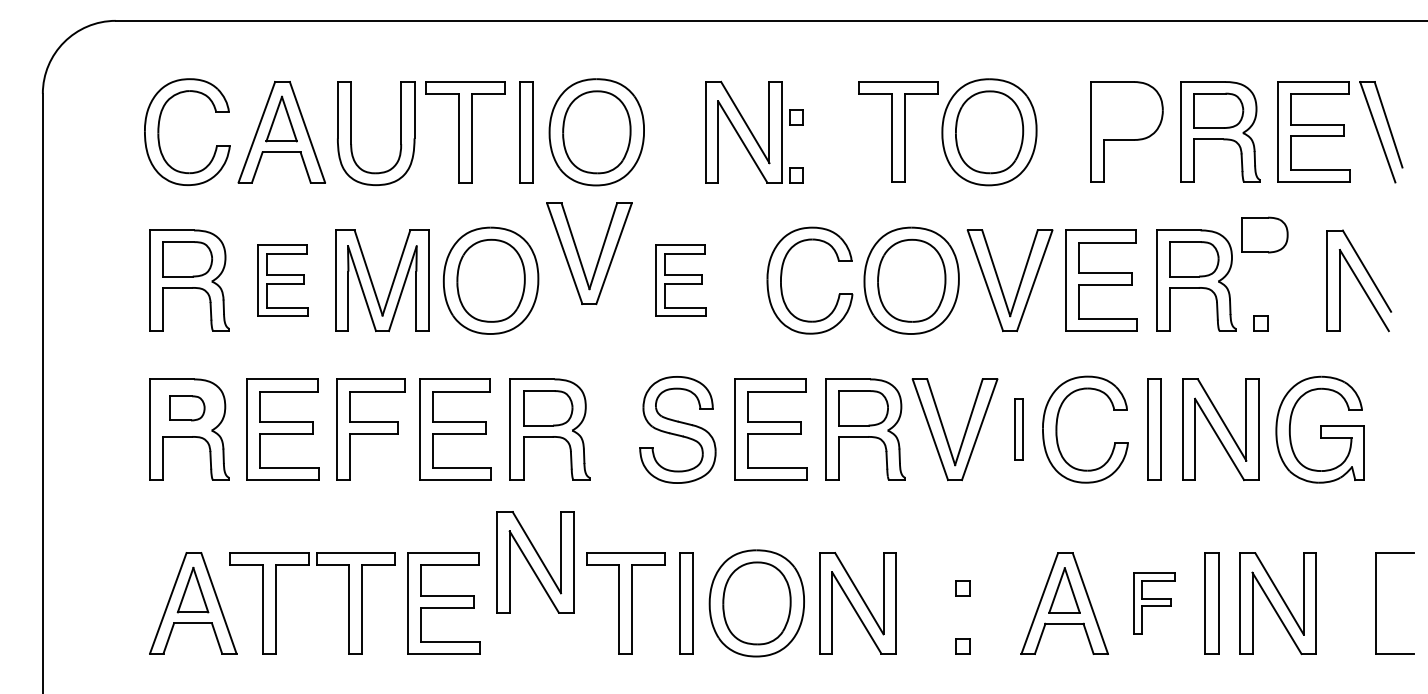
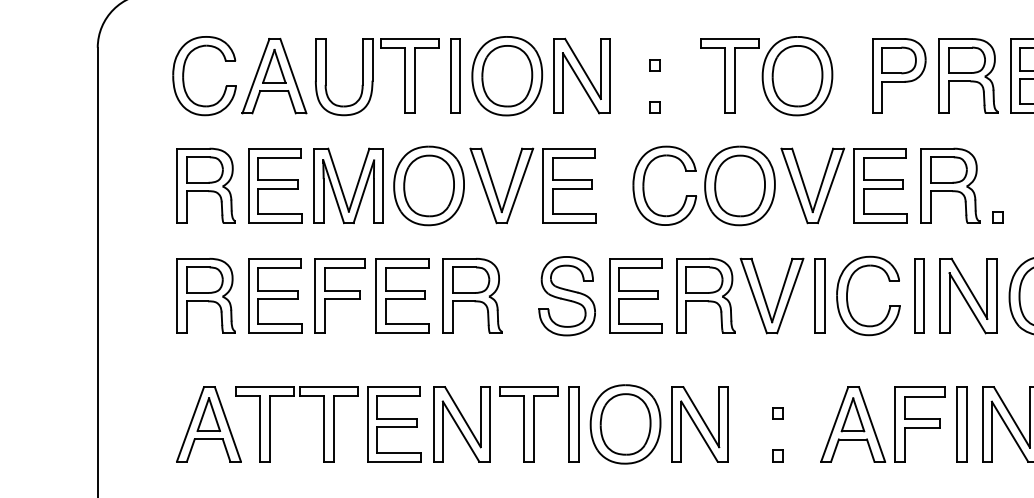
part: (743, 131) -> (581, 75), moved
part: (1264, 234) -> (898, 60), moved
part: (580, 257) -> (495, 188), moved
part: (282, 280) -> (274, 185), size x1.43
part: (680, 280) -> (569, 185), size x1.43
part: (187, 408) -> (204, 280), size x1.43
part: (1019, 429) -> (819, 295), size x1.67
part: (535, 562) -> (461, 424), moved
part: (1154, 603) -> (919, 424), size x1.67

